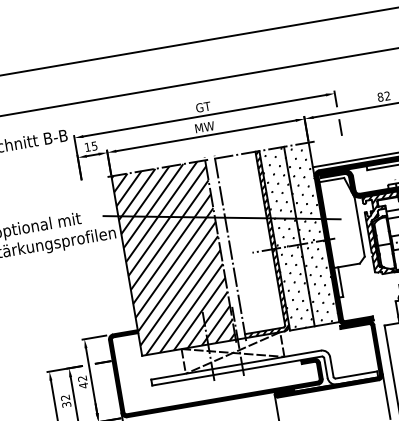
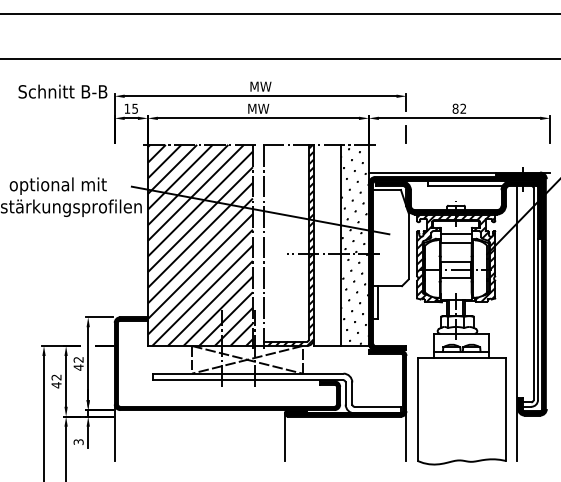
text: (203, 107) -> (260, 86), GT -> MW
hatch: (287, 238) -> (327, 245), removed
text: (66, 404) -> (56, 385), 32 -> 42

